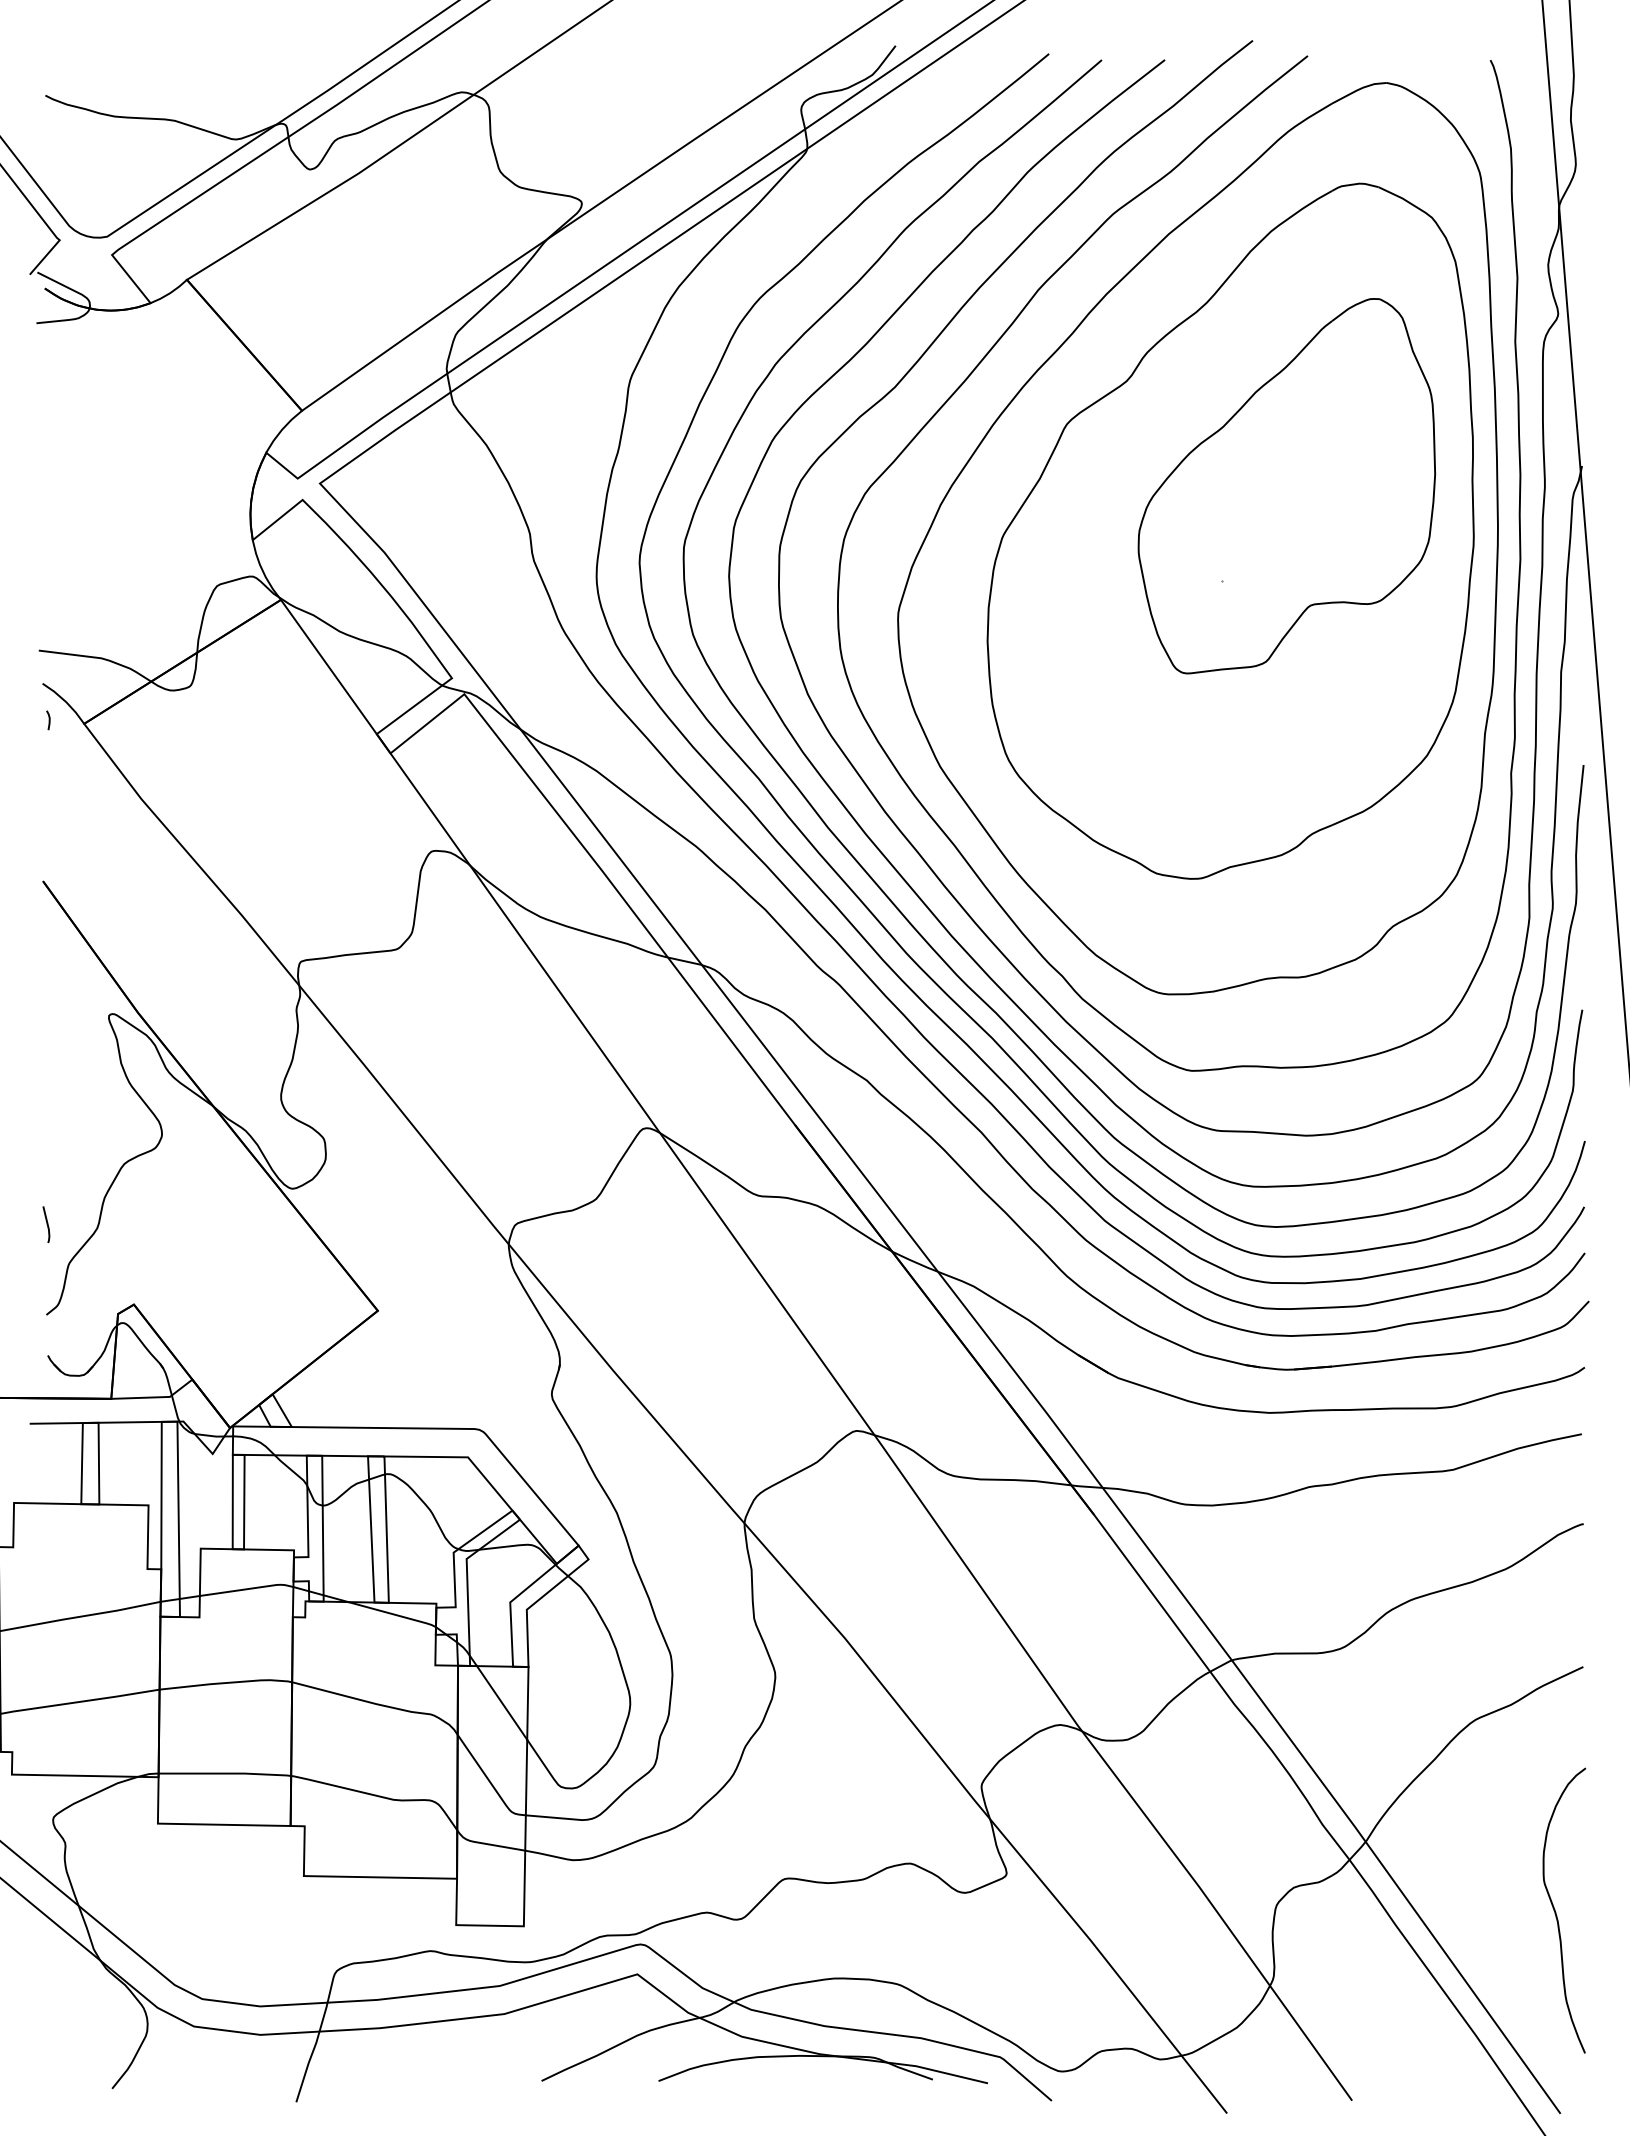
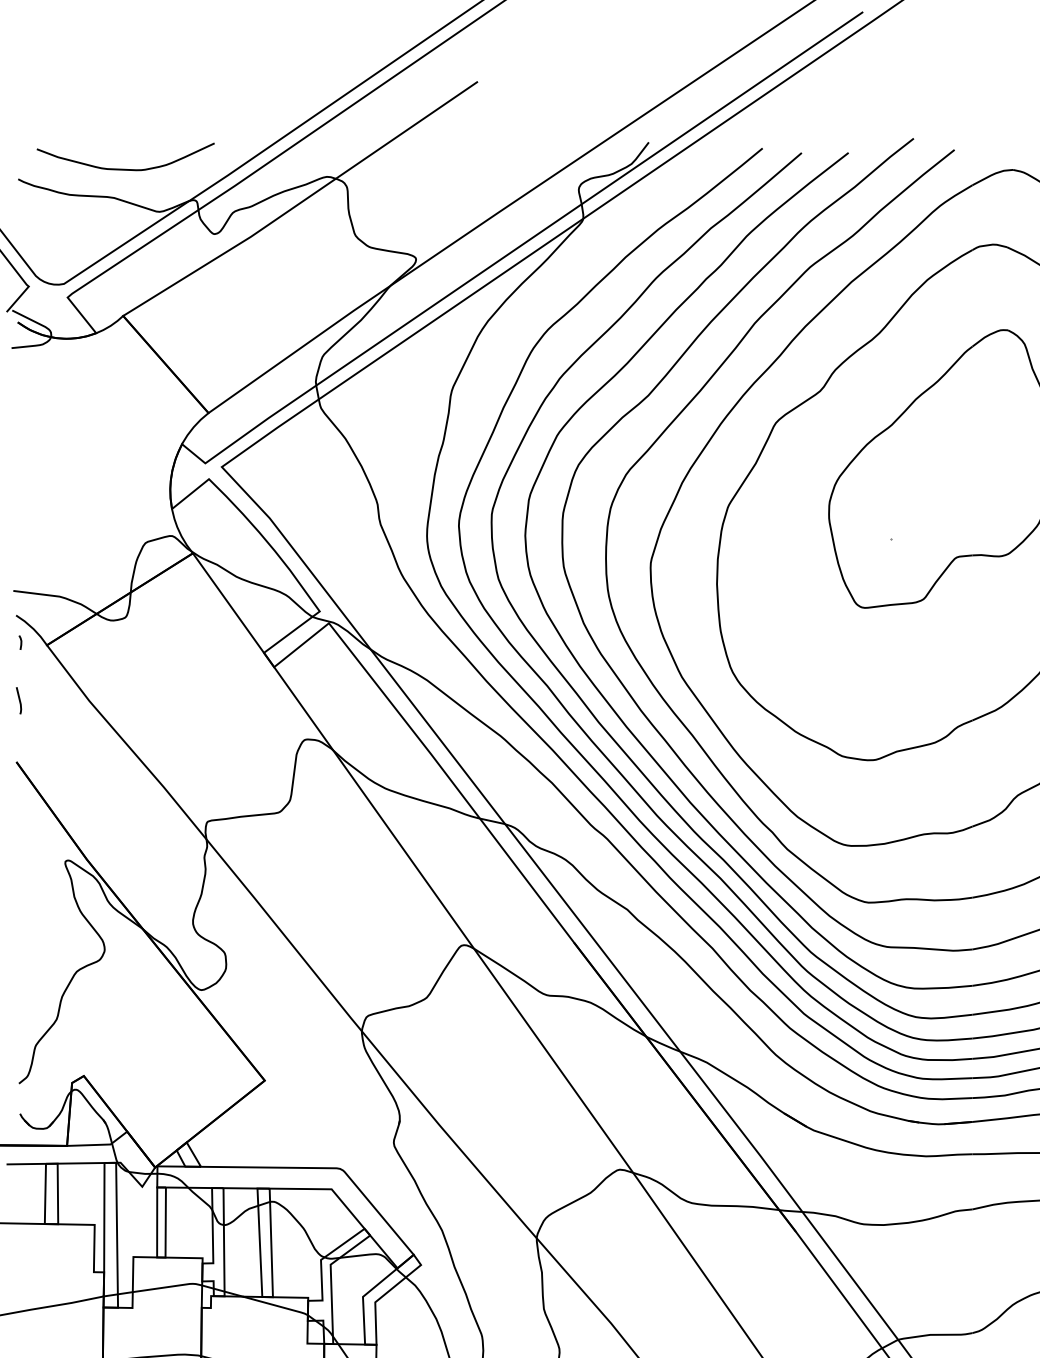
curve: (190, 81) -> (125, 168), added
line: (46, 1224) -> (19, 700), moved

